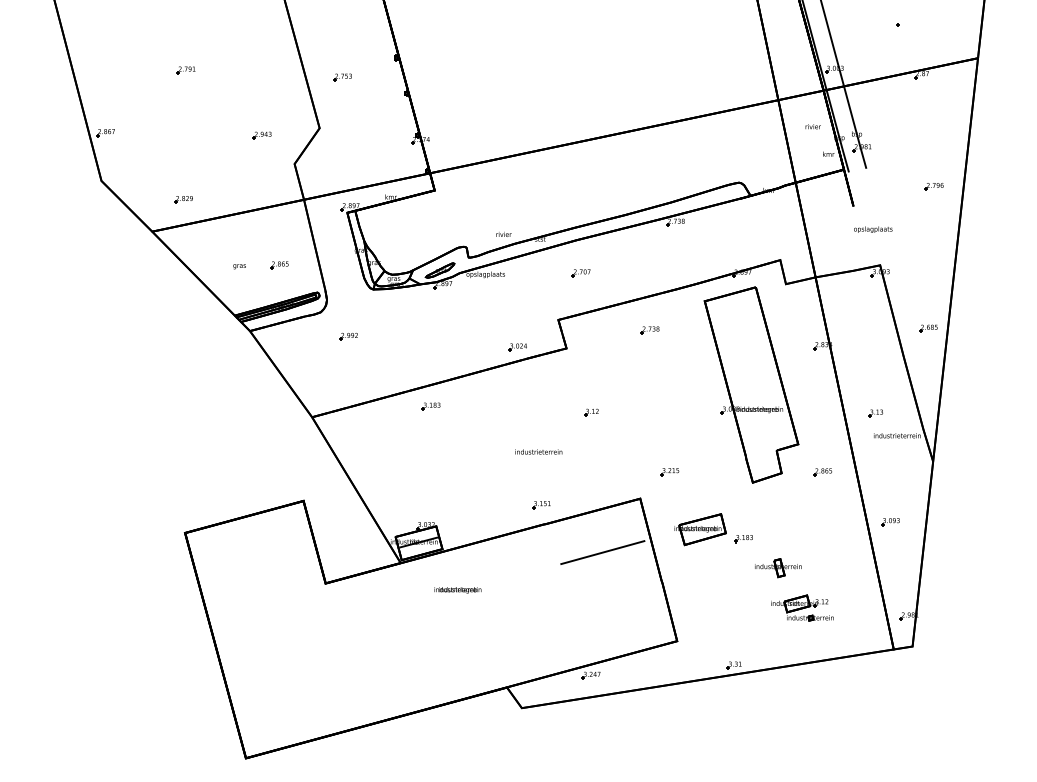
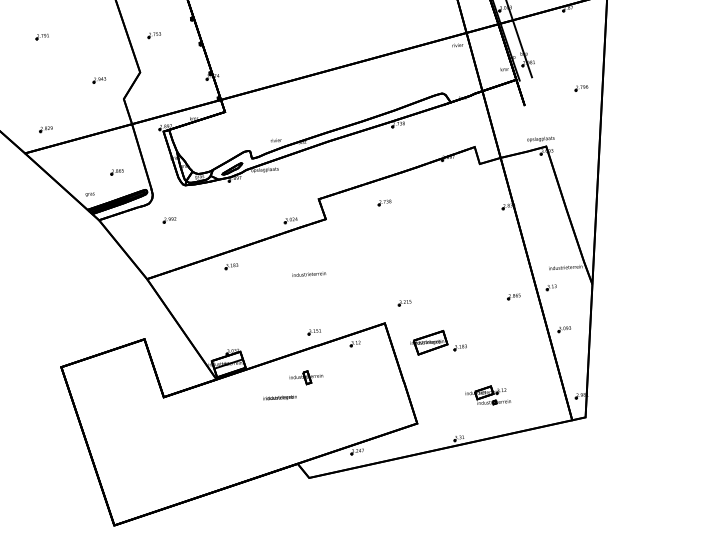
text: (812, 126) -> (457, 45), moved
text: (873, 229) -> (541, 139), moved
text: (239, 266) -> (90, 194), moved
part: (580, 273) -> (332, 165), removed
part: (928, 328) -> (583, 189), removed
part: (751, 384) -> (459, 237), removed
part: (591, 412) -> (355, 343), moved
part: (875, 413) -> (551, 287), moved
text: (538, 451) -> (309, 273), moved
line: (602, 552) -> (360, 363), removed
part: (778, 568) -> (306, 378), moved
text: (457, 590) -> (279, 398), moved
part: (802, 607) -> (488, 395), moved

